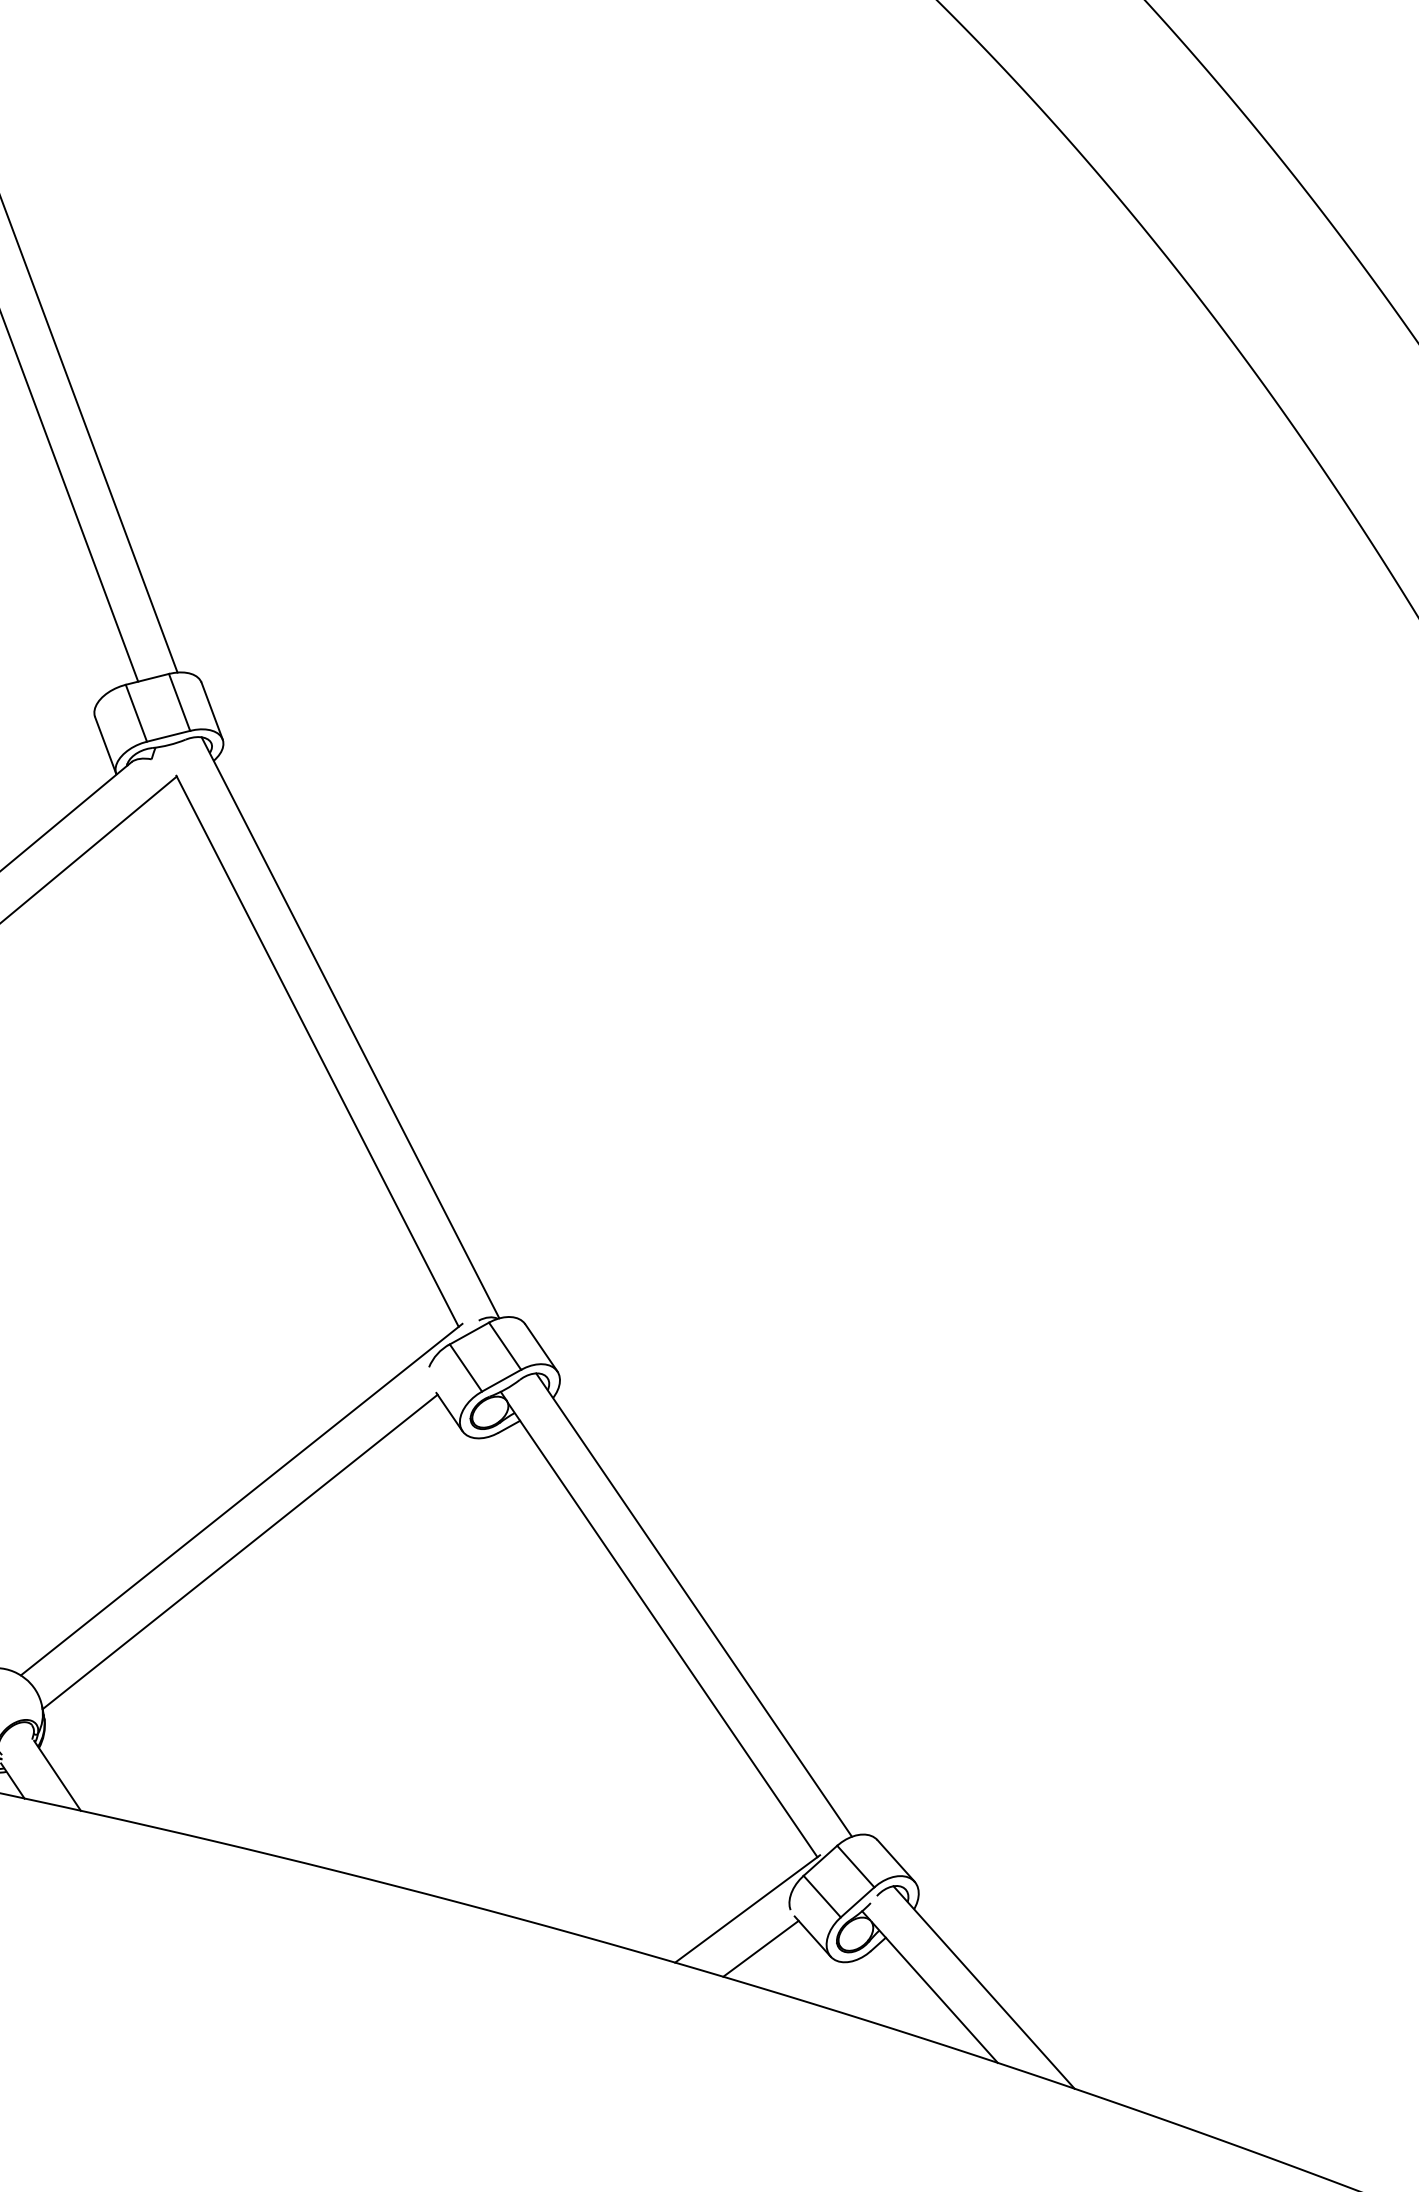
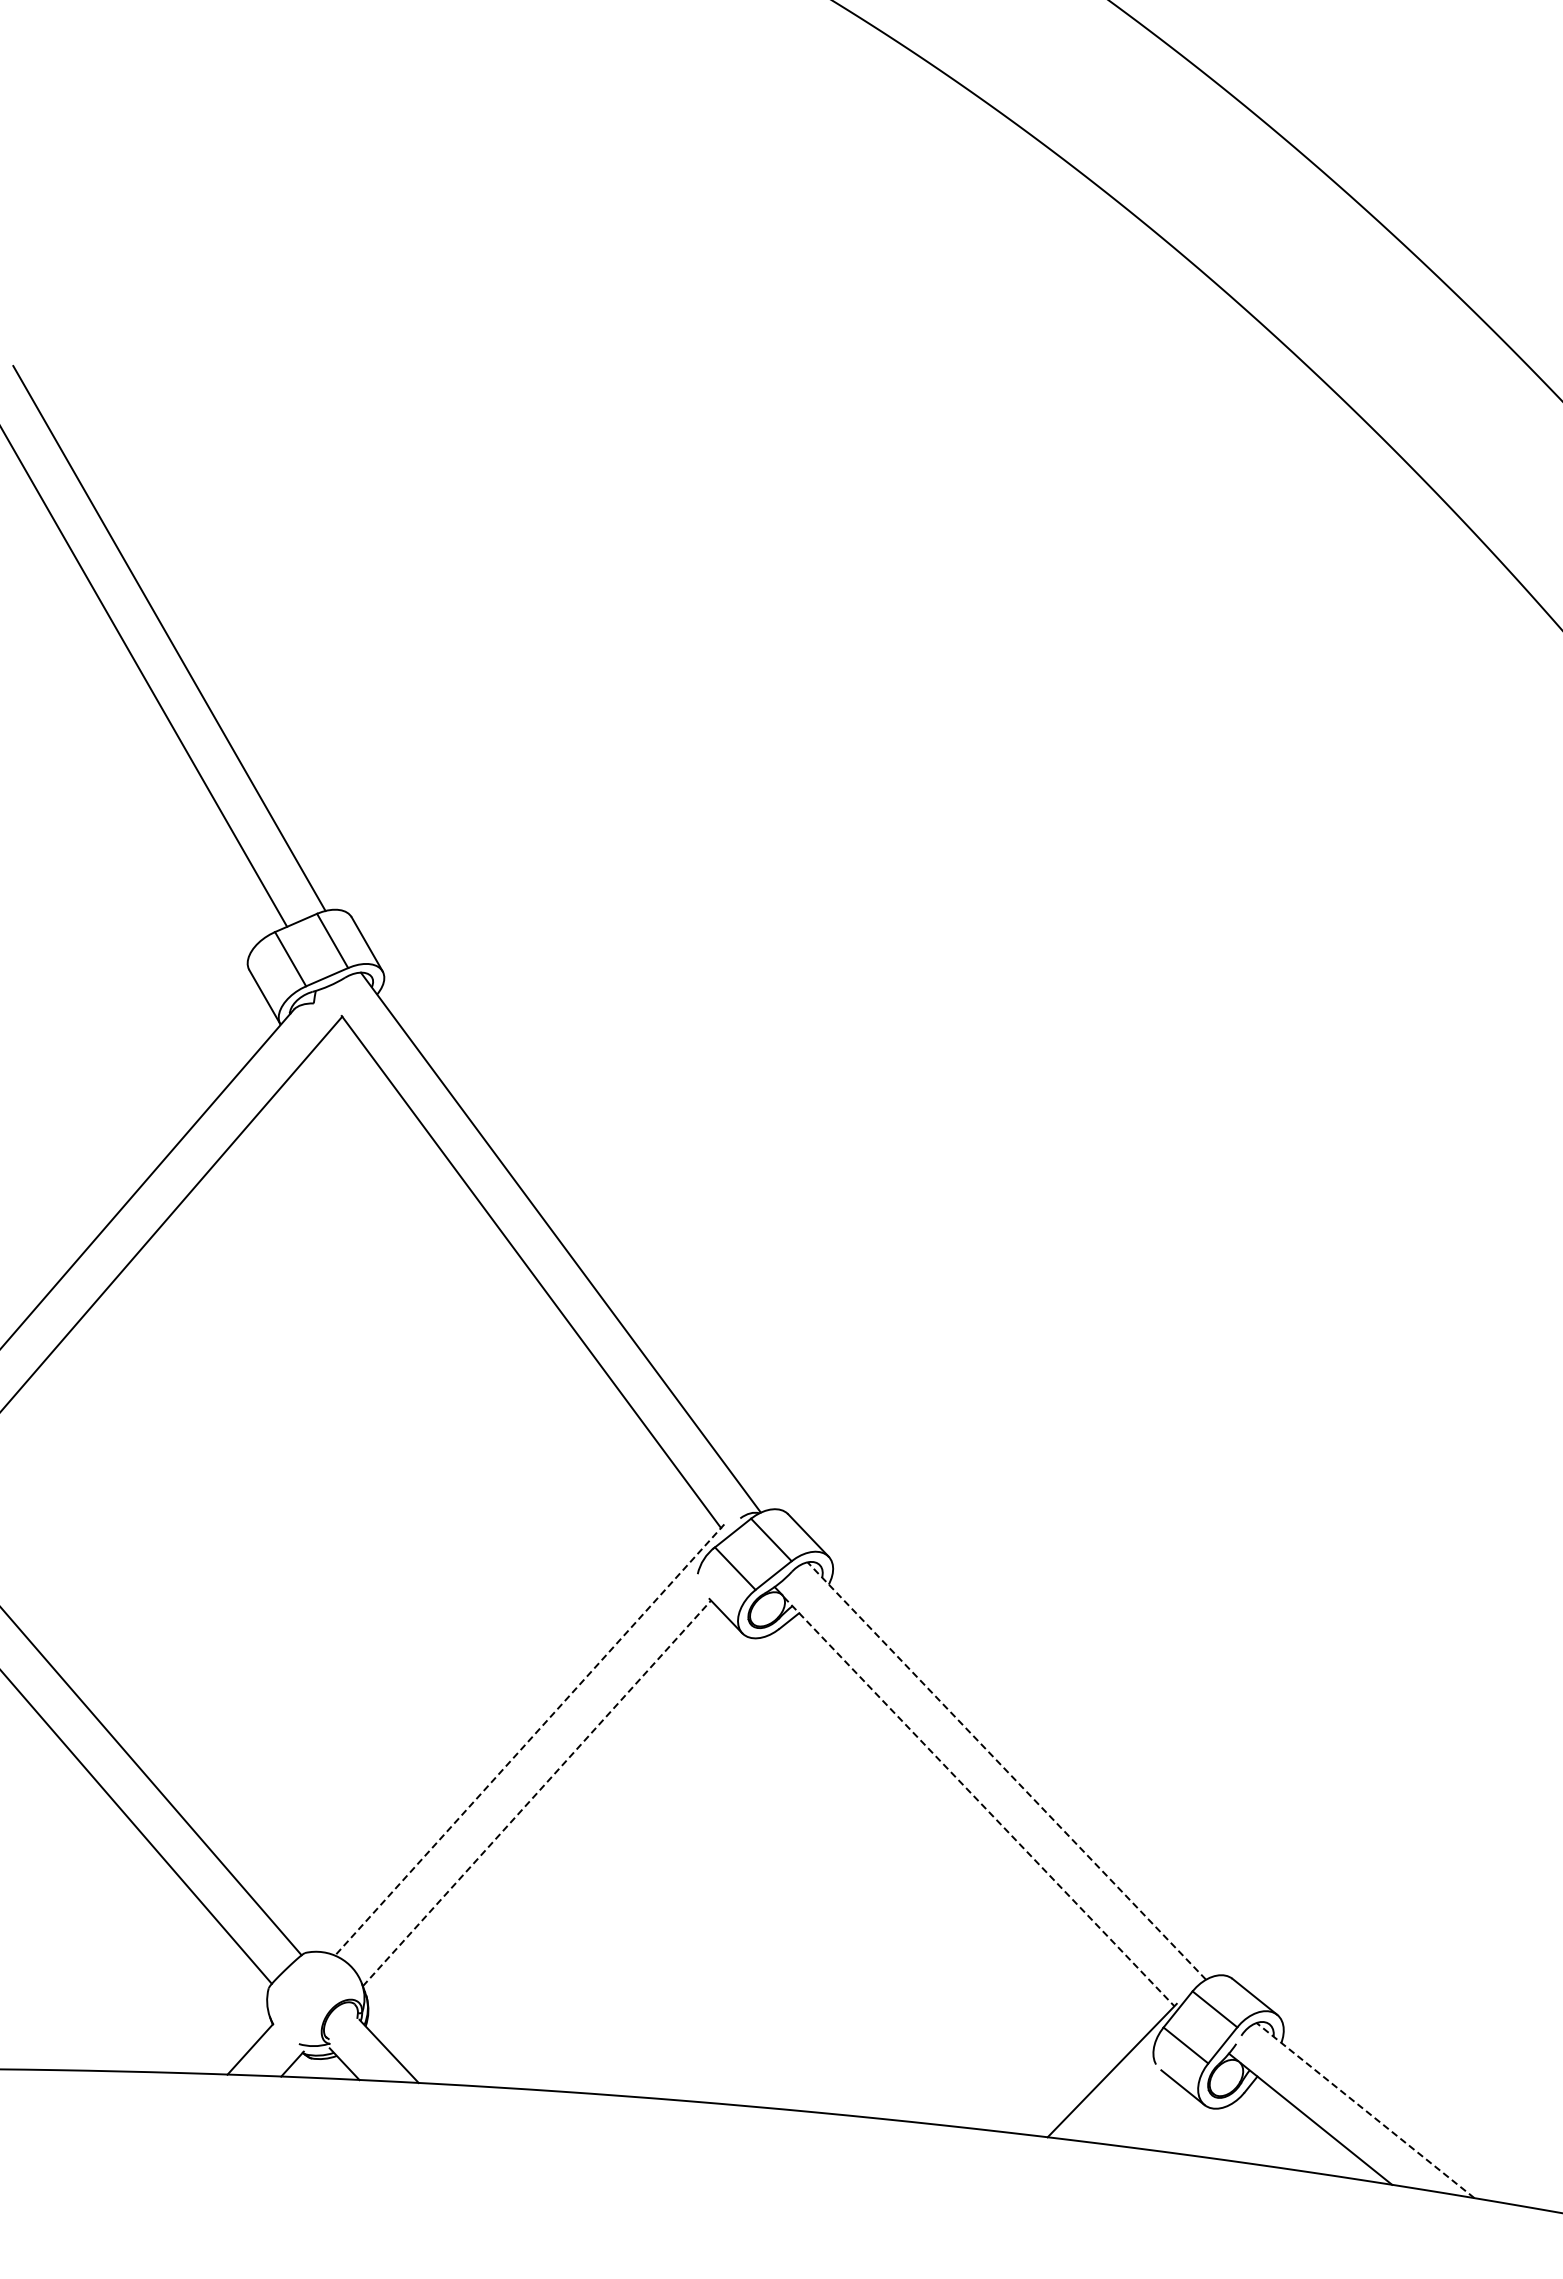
line: (241, 1500) -> (529, 1740), solid -> dashed
line: (239, 1551) -> (536, 1793), solid -> dashed
line: (693, 1605) -> (1006, 1771), solid -> dashed
line: (663, 1629) -> (979, 1801), solid -> dashed
line: (761, 1948) -> (1132, 2108), removed
line: (984, 1987) -> (1365, 2110), solid -> dashed

